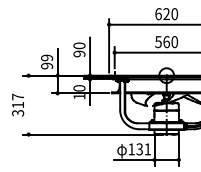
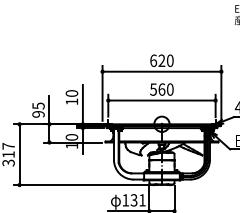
text: (79, 53) -> (71, 101), 90 -> 10
text: (47, 57) -> (38, 105), 99 -> 95
line: (28, 104) -> (19, 154), added

